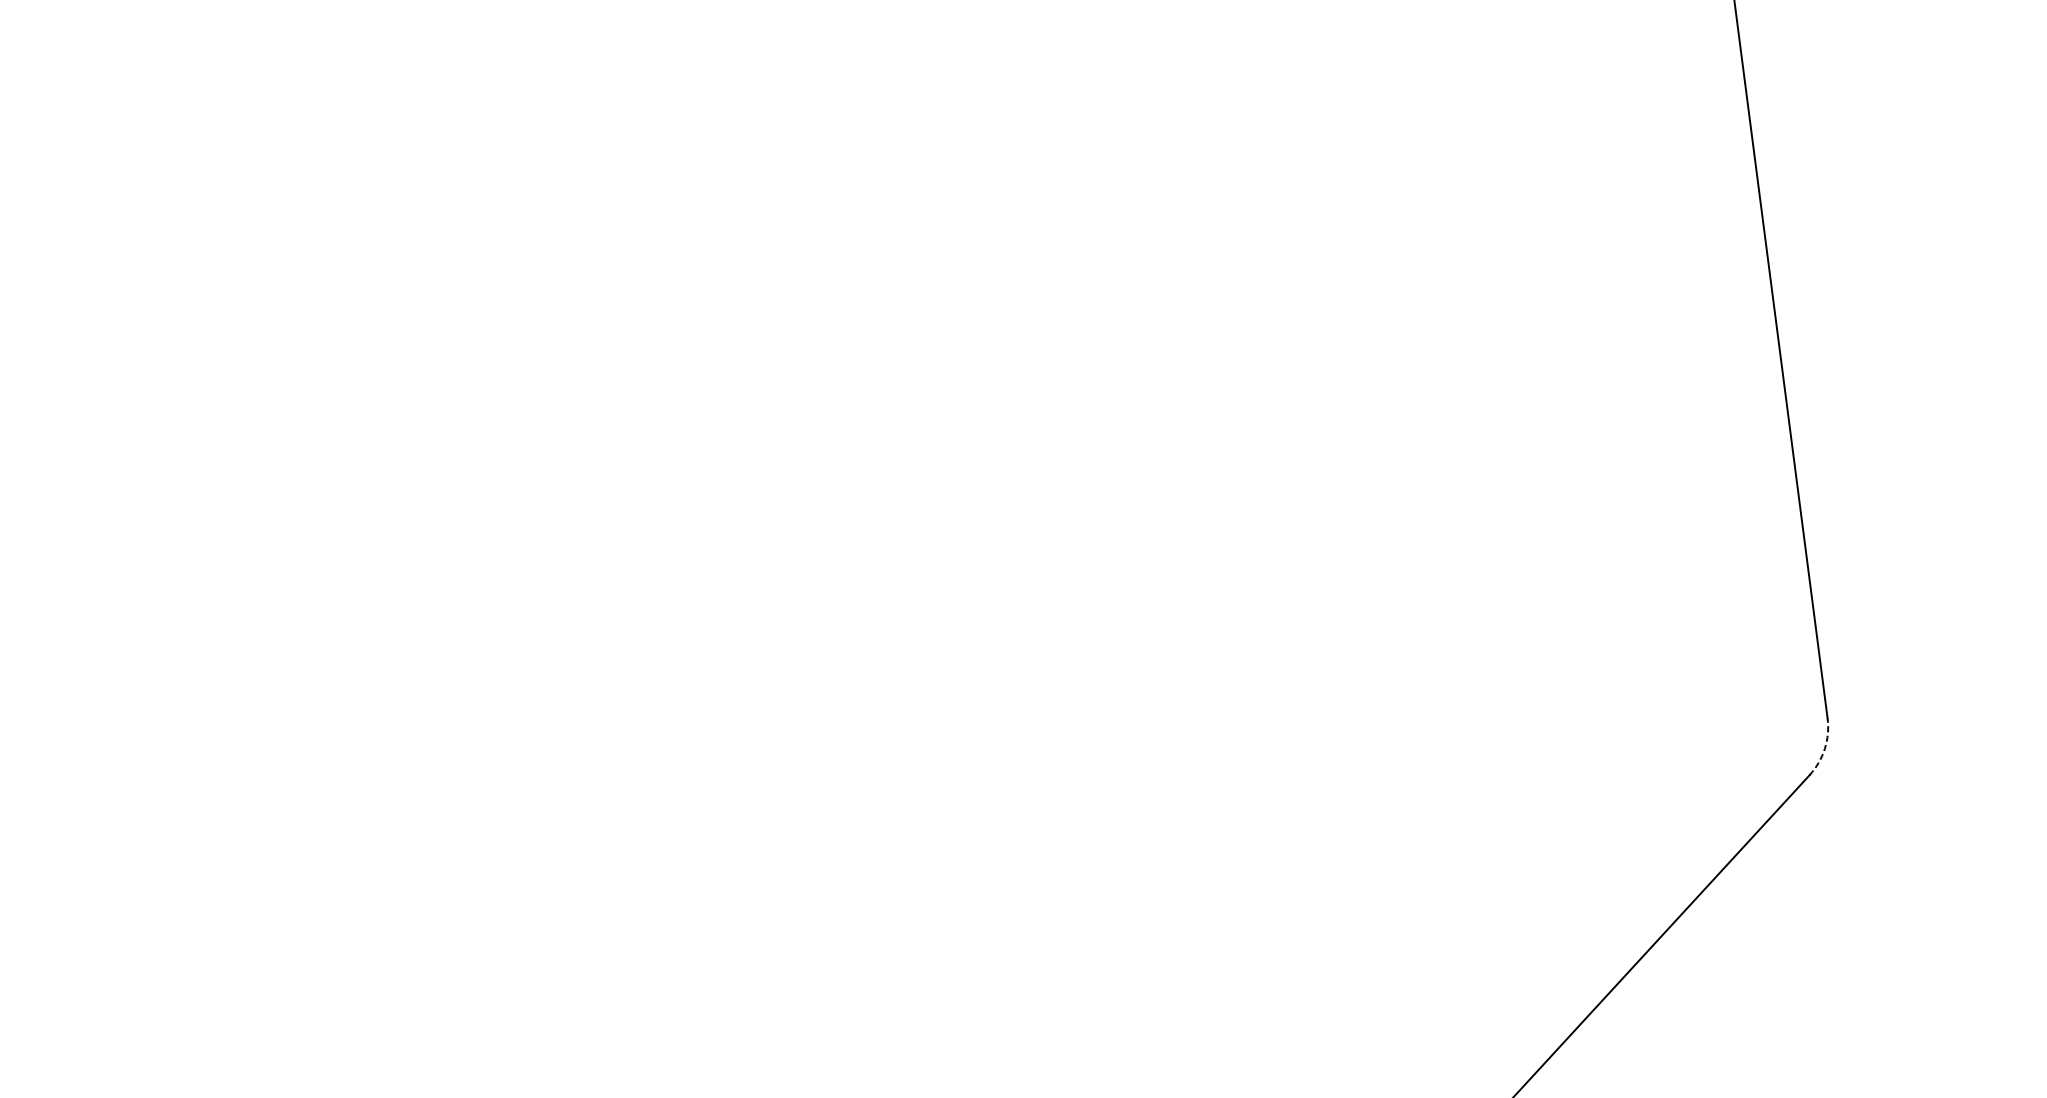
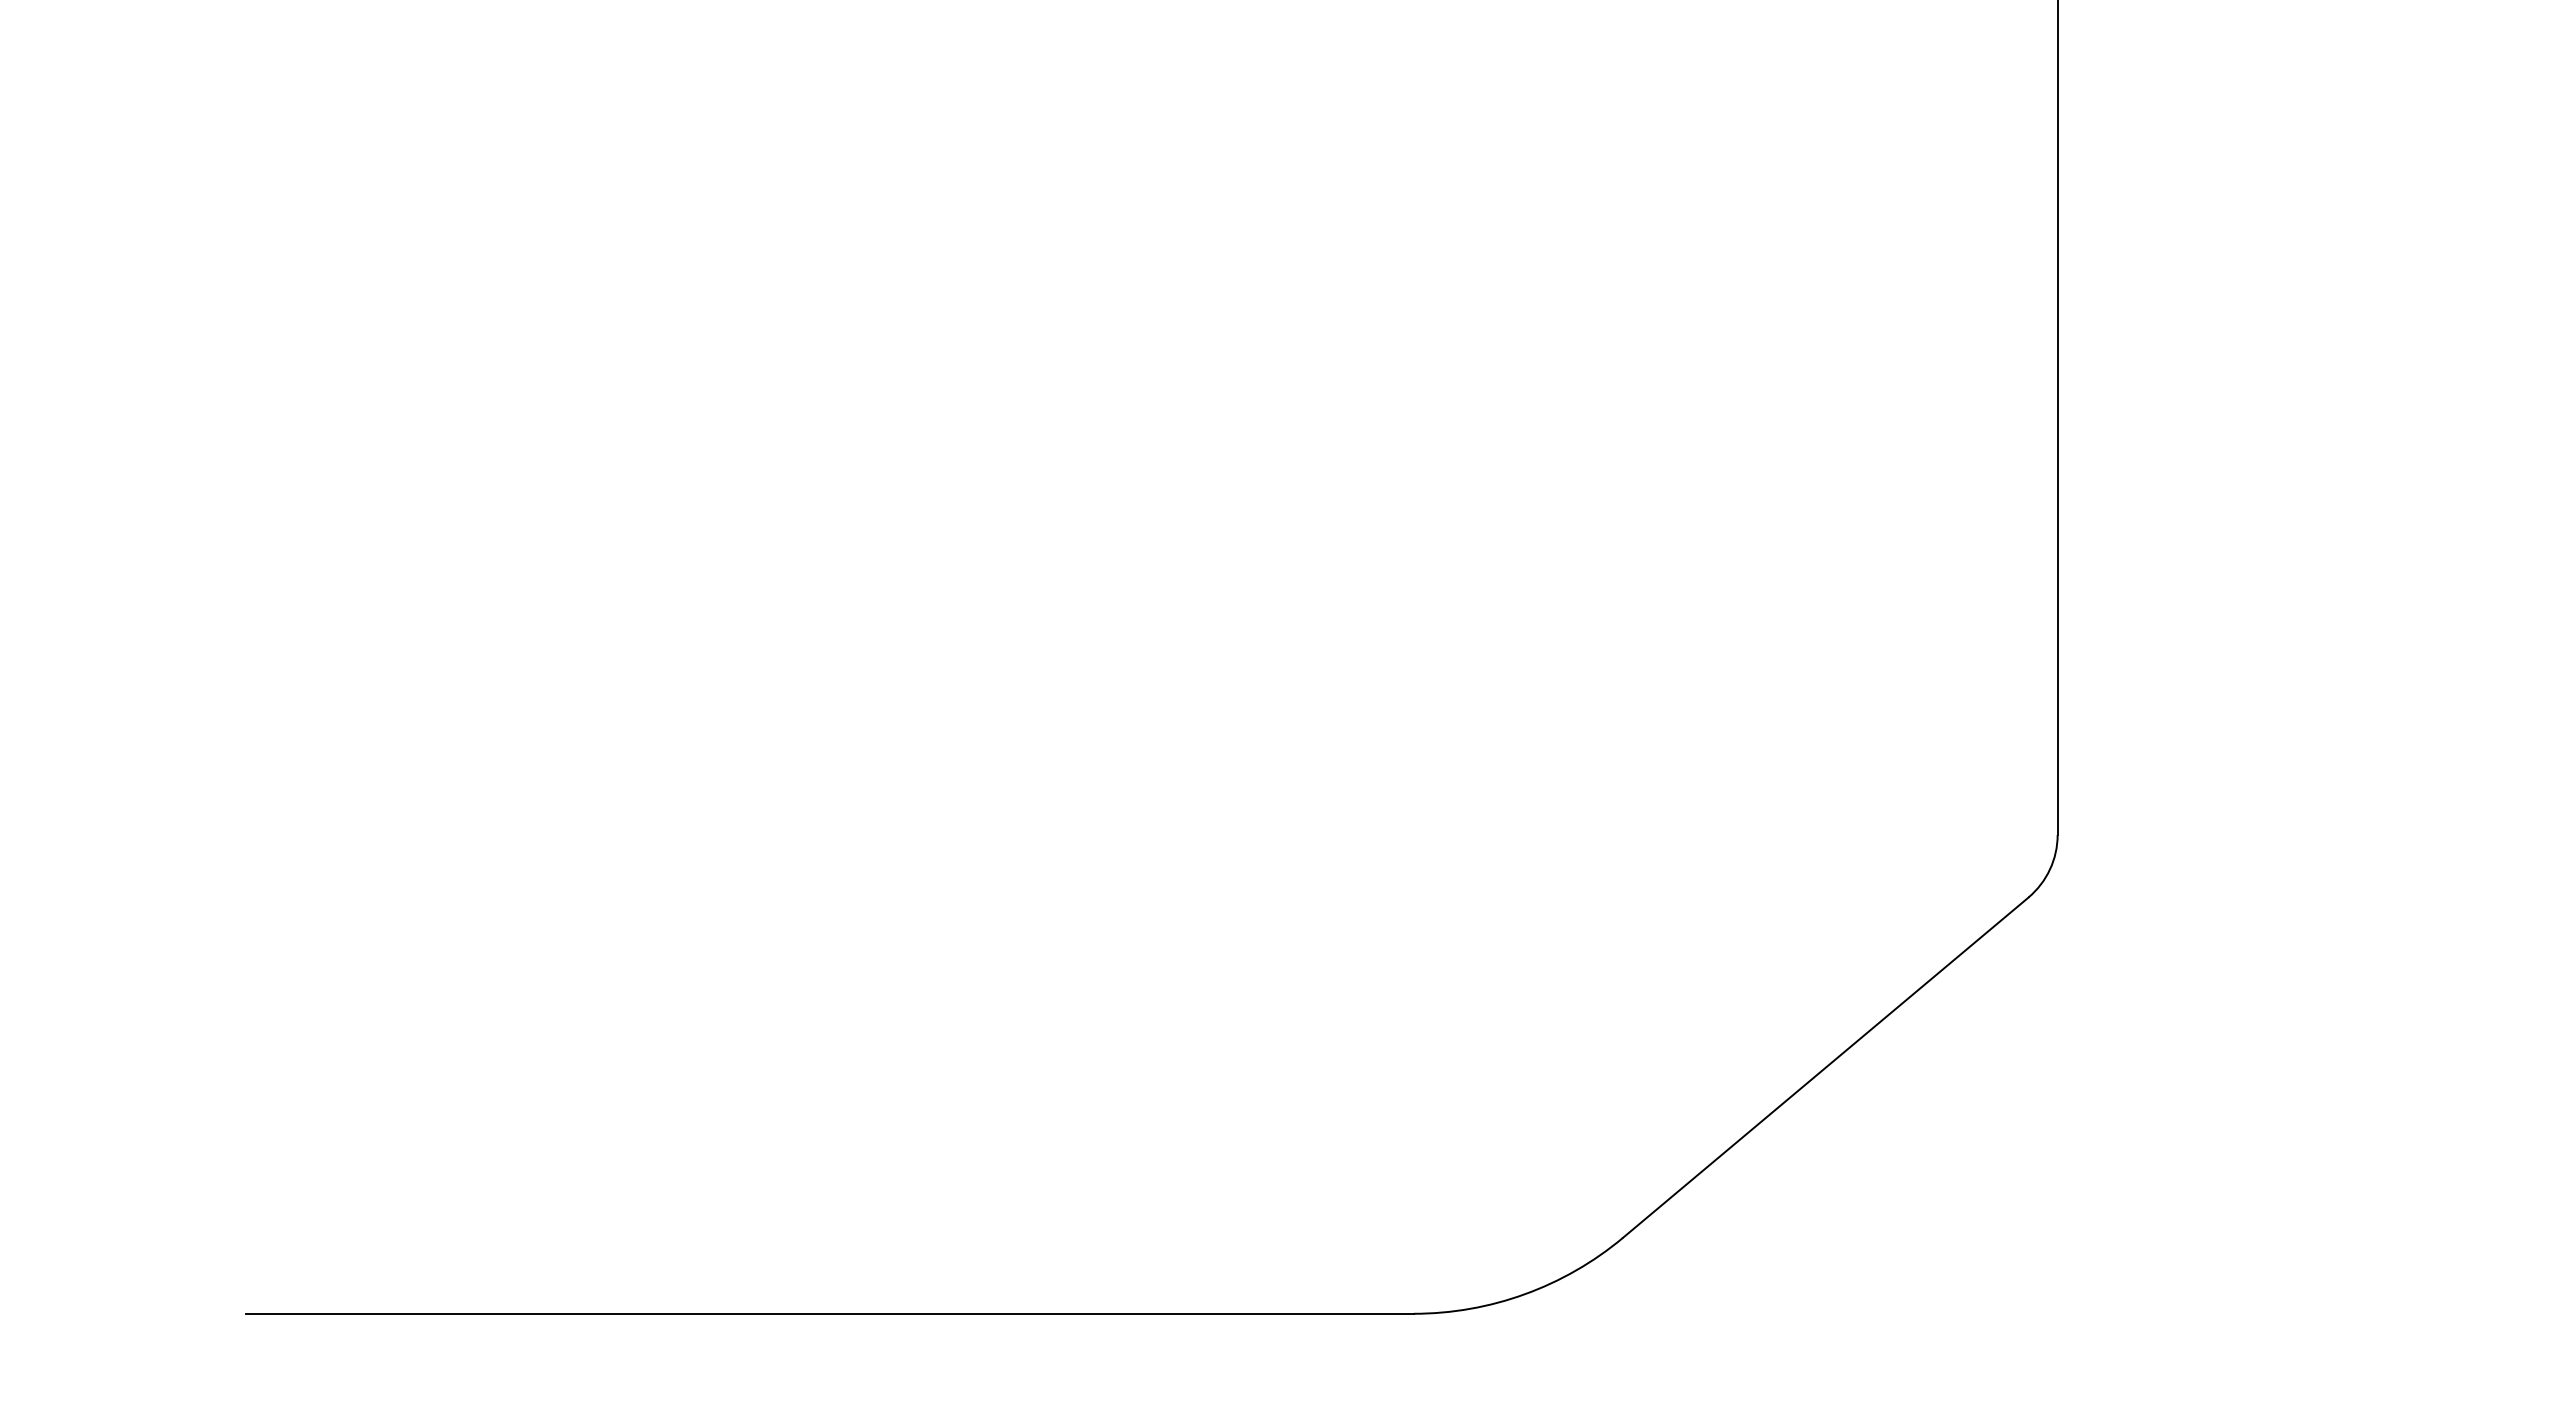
arc: (1825, 748) -> (2050, 869), dashed -> solid

